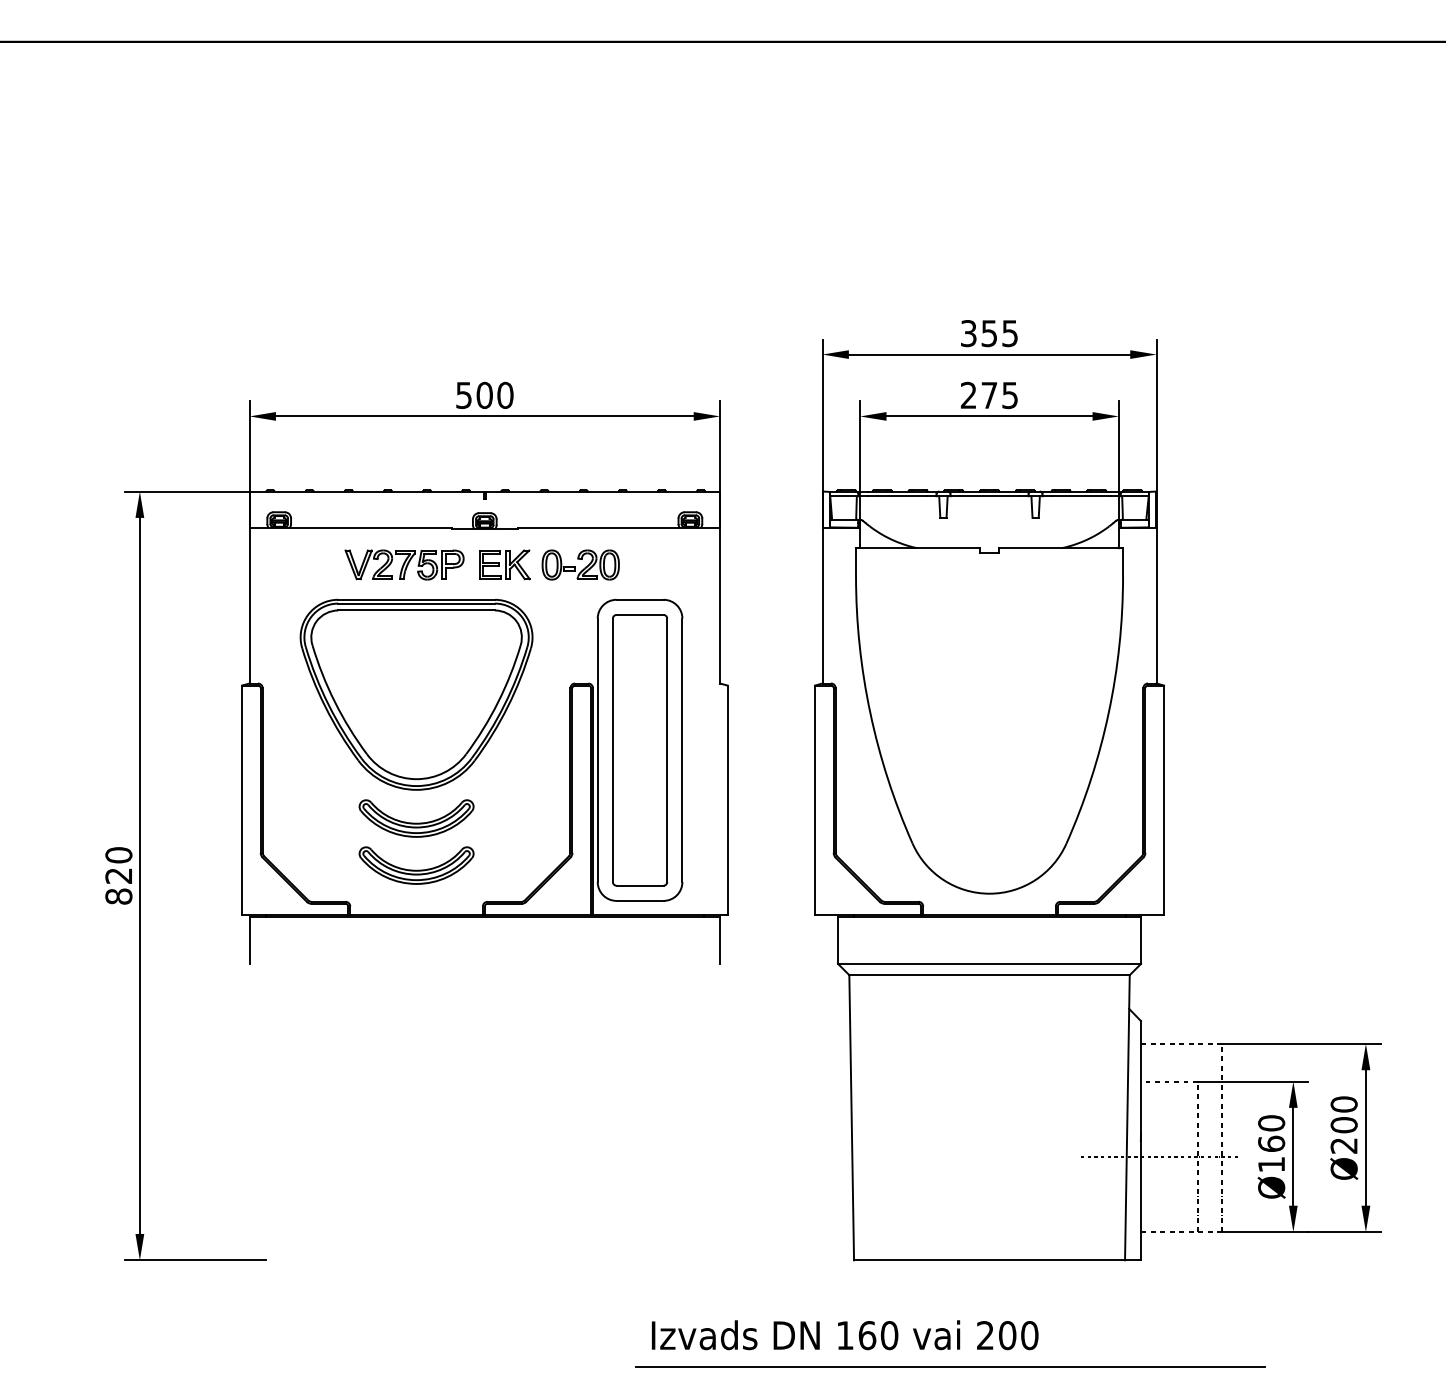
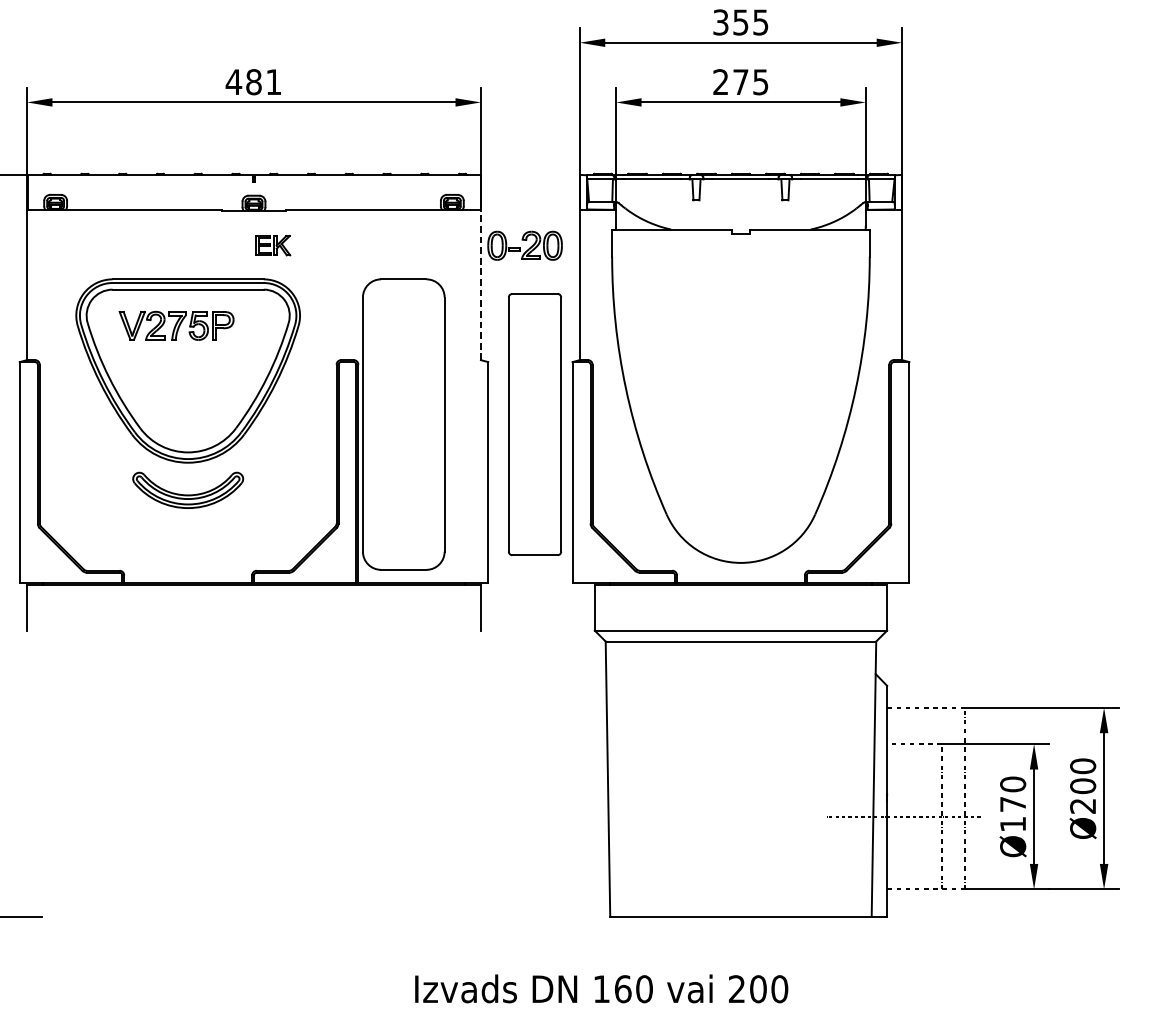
text: (484, 395) -> (253, 82), 500 -> 481
part: (404, 564) -> (176, 325), moved
part: (504, 564) -> (272, 245), size x0.7
part: (580, 564) -> (524, 245), moved
line: (720, 605) -> (481, 284), solid -> dashed
part: (640, 750) -> (535, 424), moved
part: (416, 865) -> (188, 535), removed
text: (1271, 1143) -> (1012, 803), Ø160 -> Ø170

